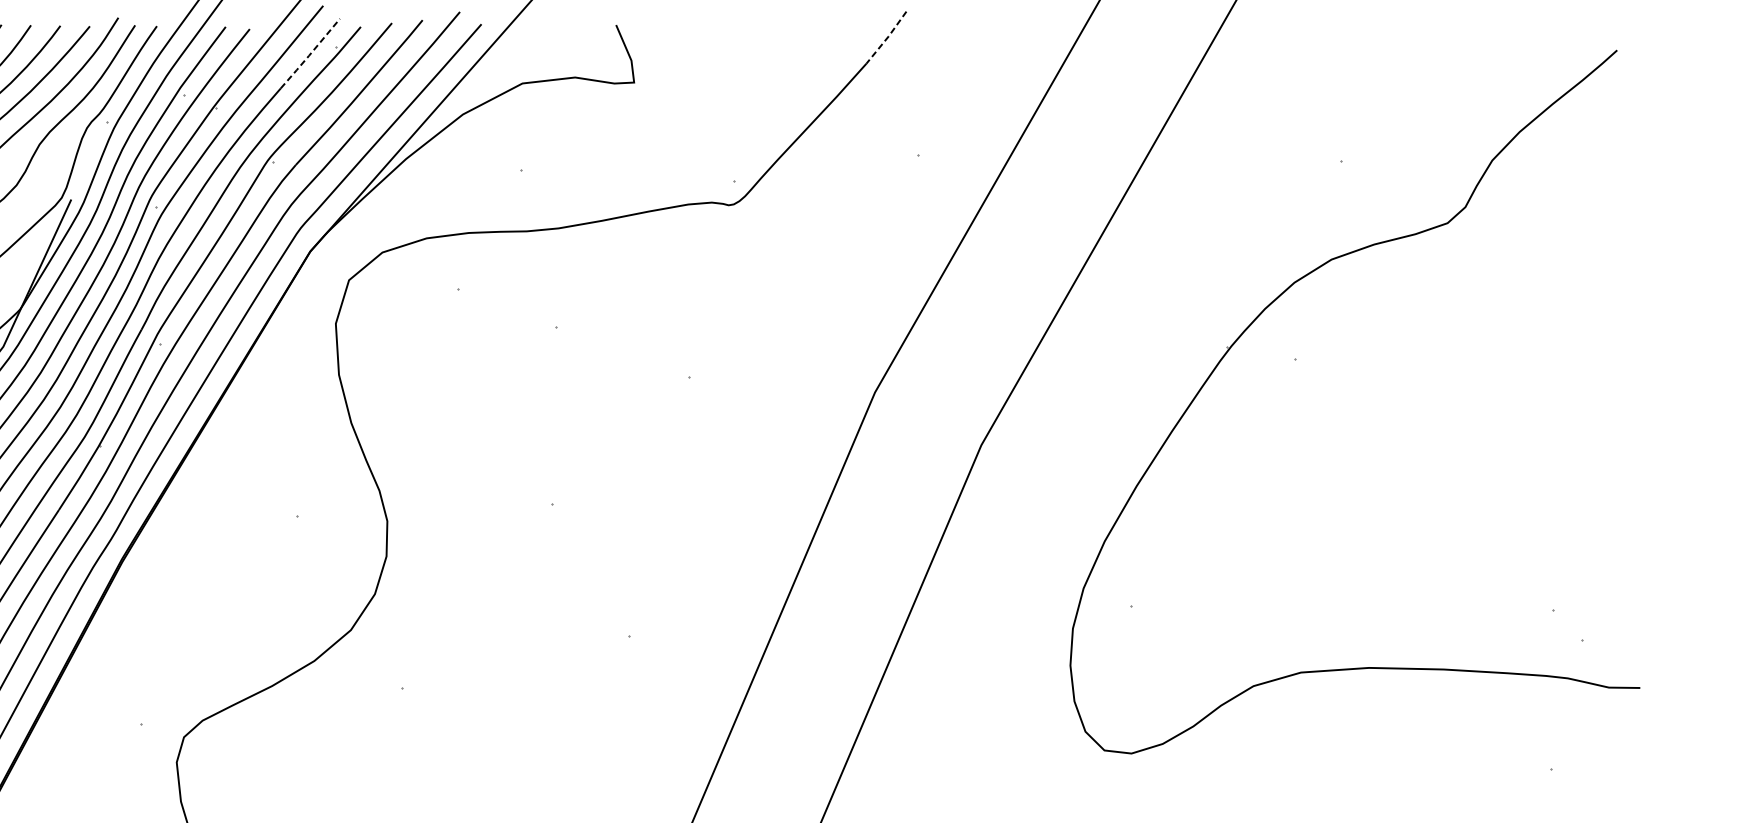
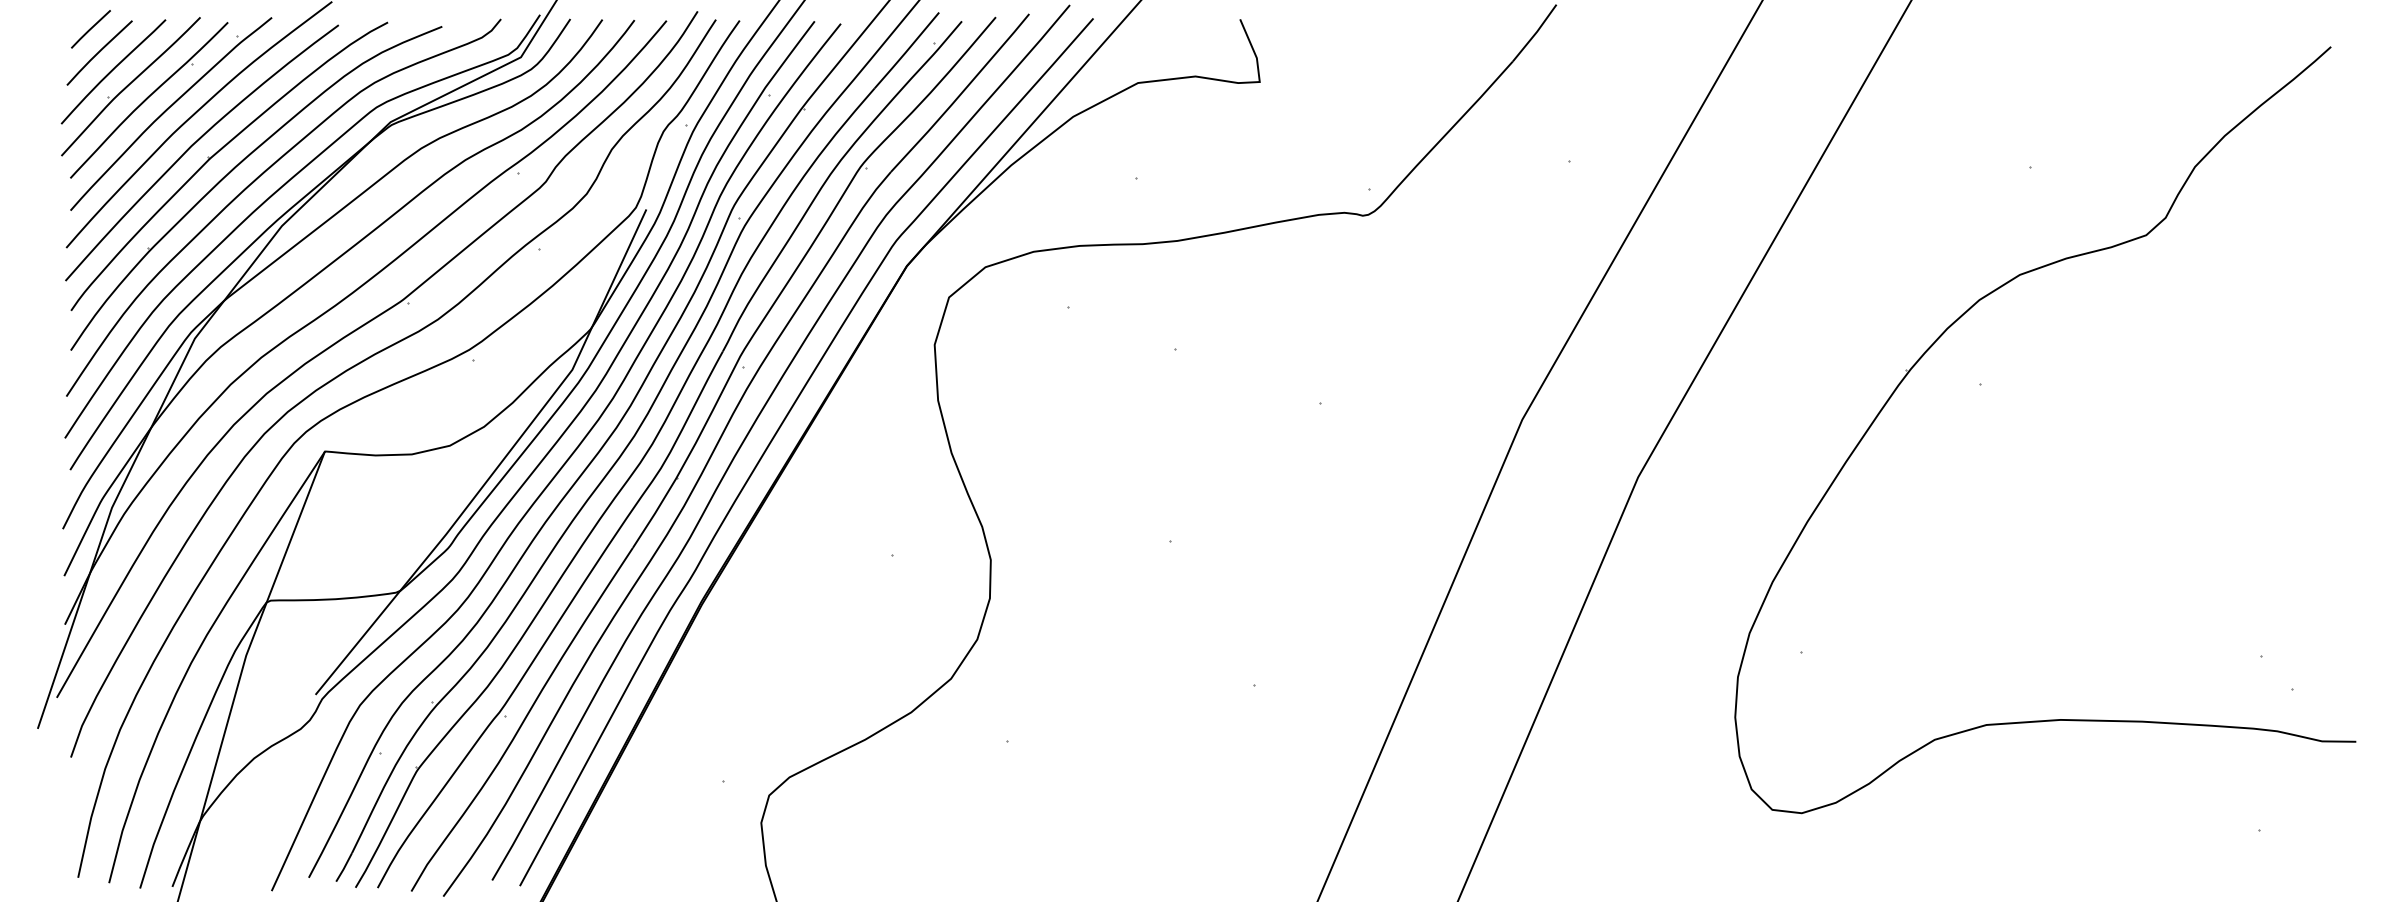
line: (887, 38) -> (1535, 33), dashed -> solid
line: (309, 54) -> (906, 51), dashed -> solid

